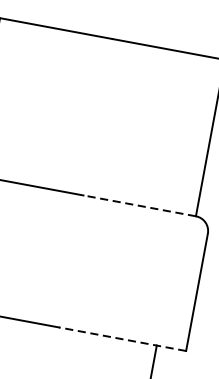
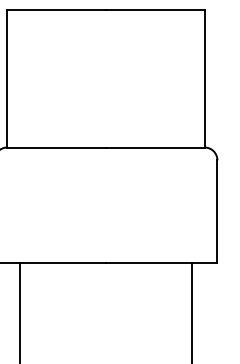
line: (138, 205) -> (154, 147), dashed -> solid
line: (122, 339) -> (161, 263), dashed -> solid

